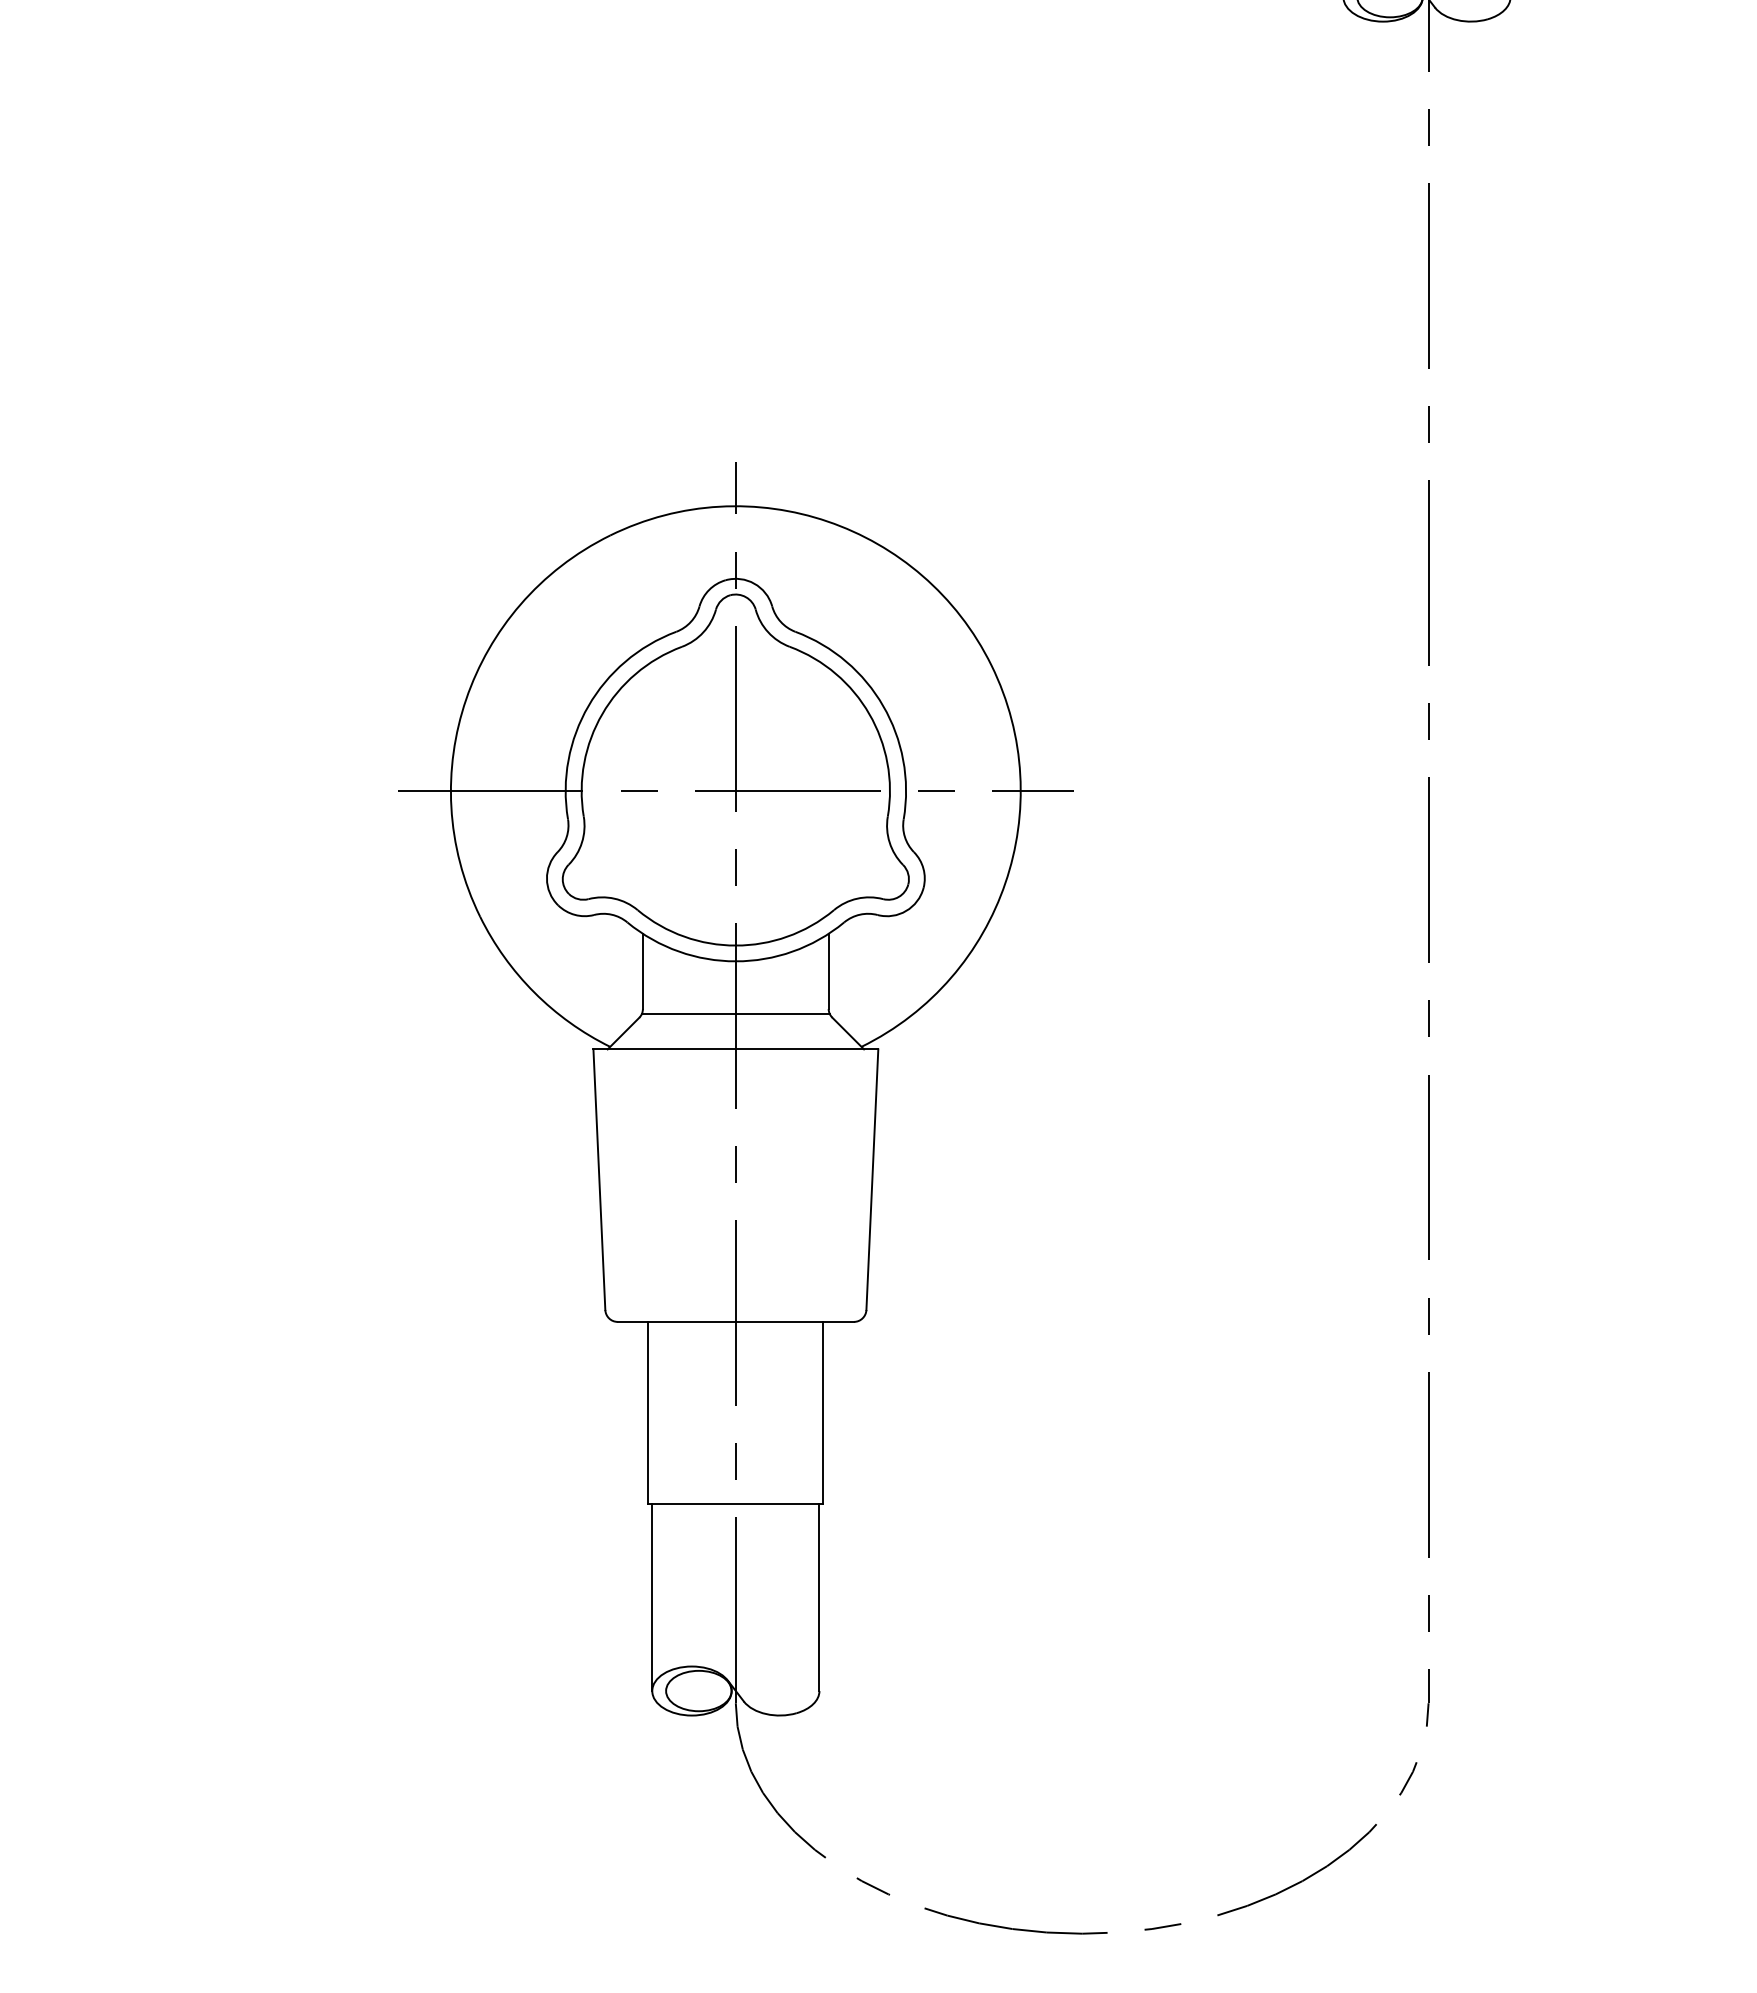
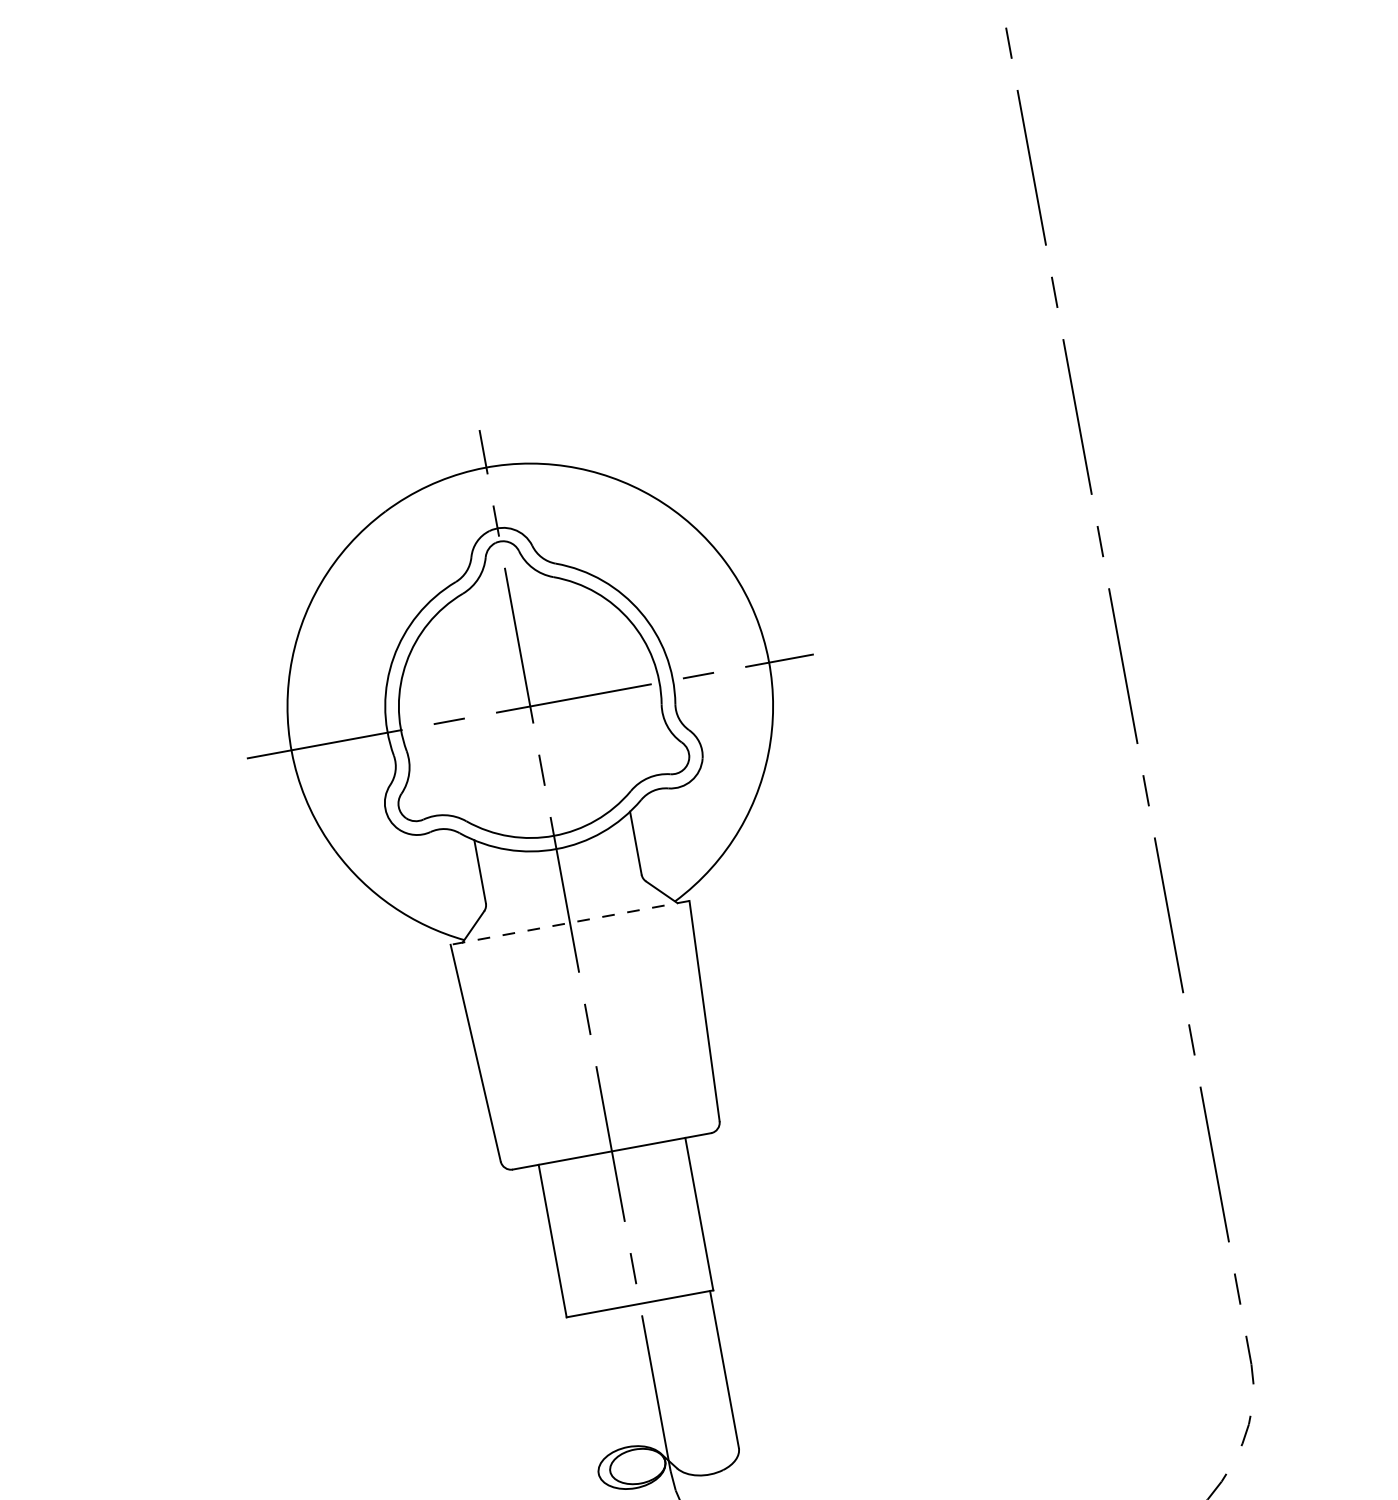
line: (735, 1013) -> (564, 892), removed
line: (735, 1049) -> (569, 923), solid -> dashed
line: (652, 1597) -> (584, 1395), removed

